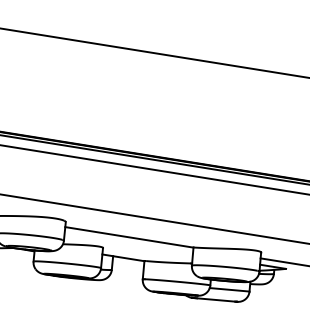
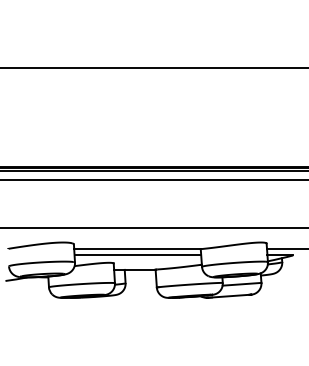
line: (128, 243) -> (137, 255), added

